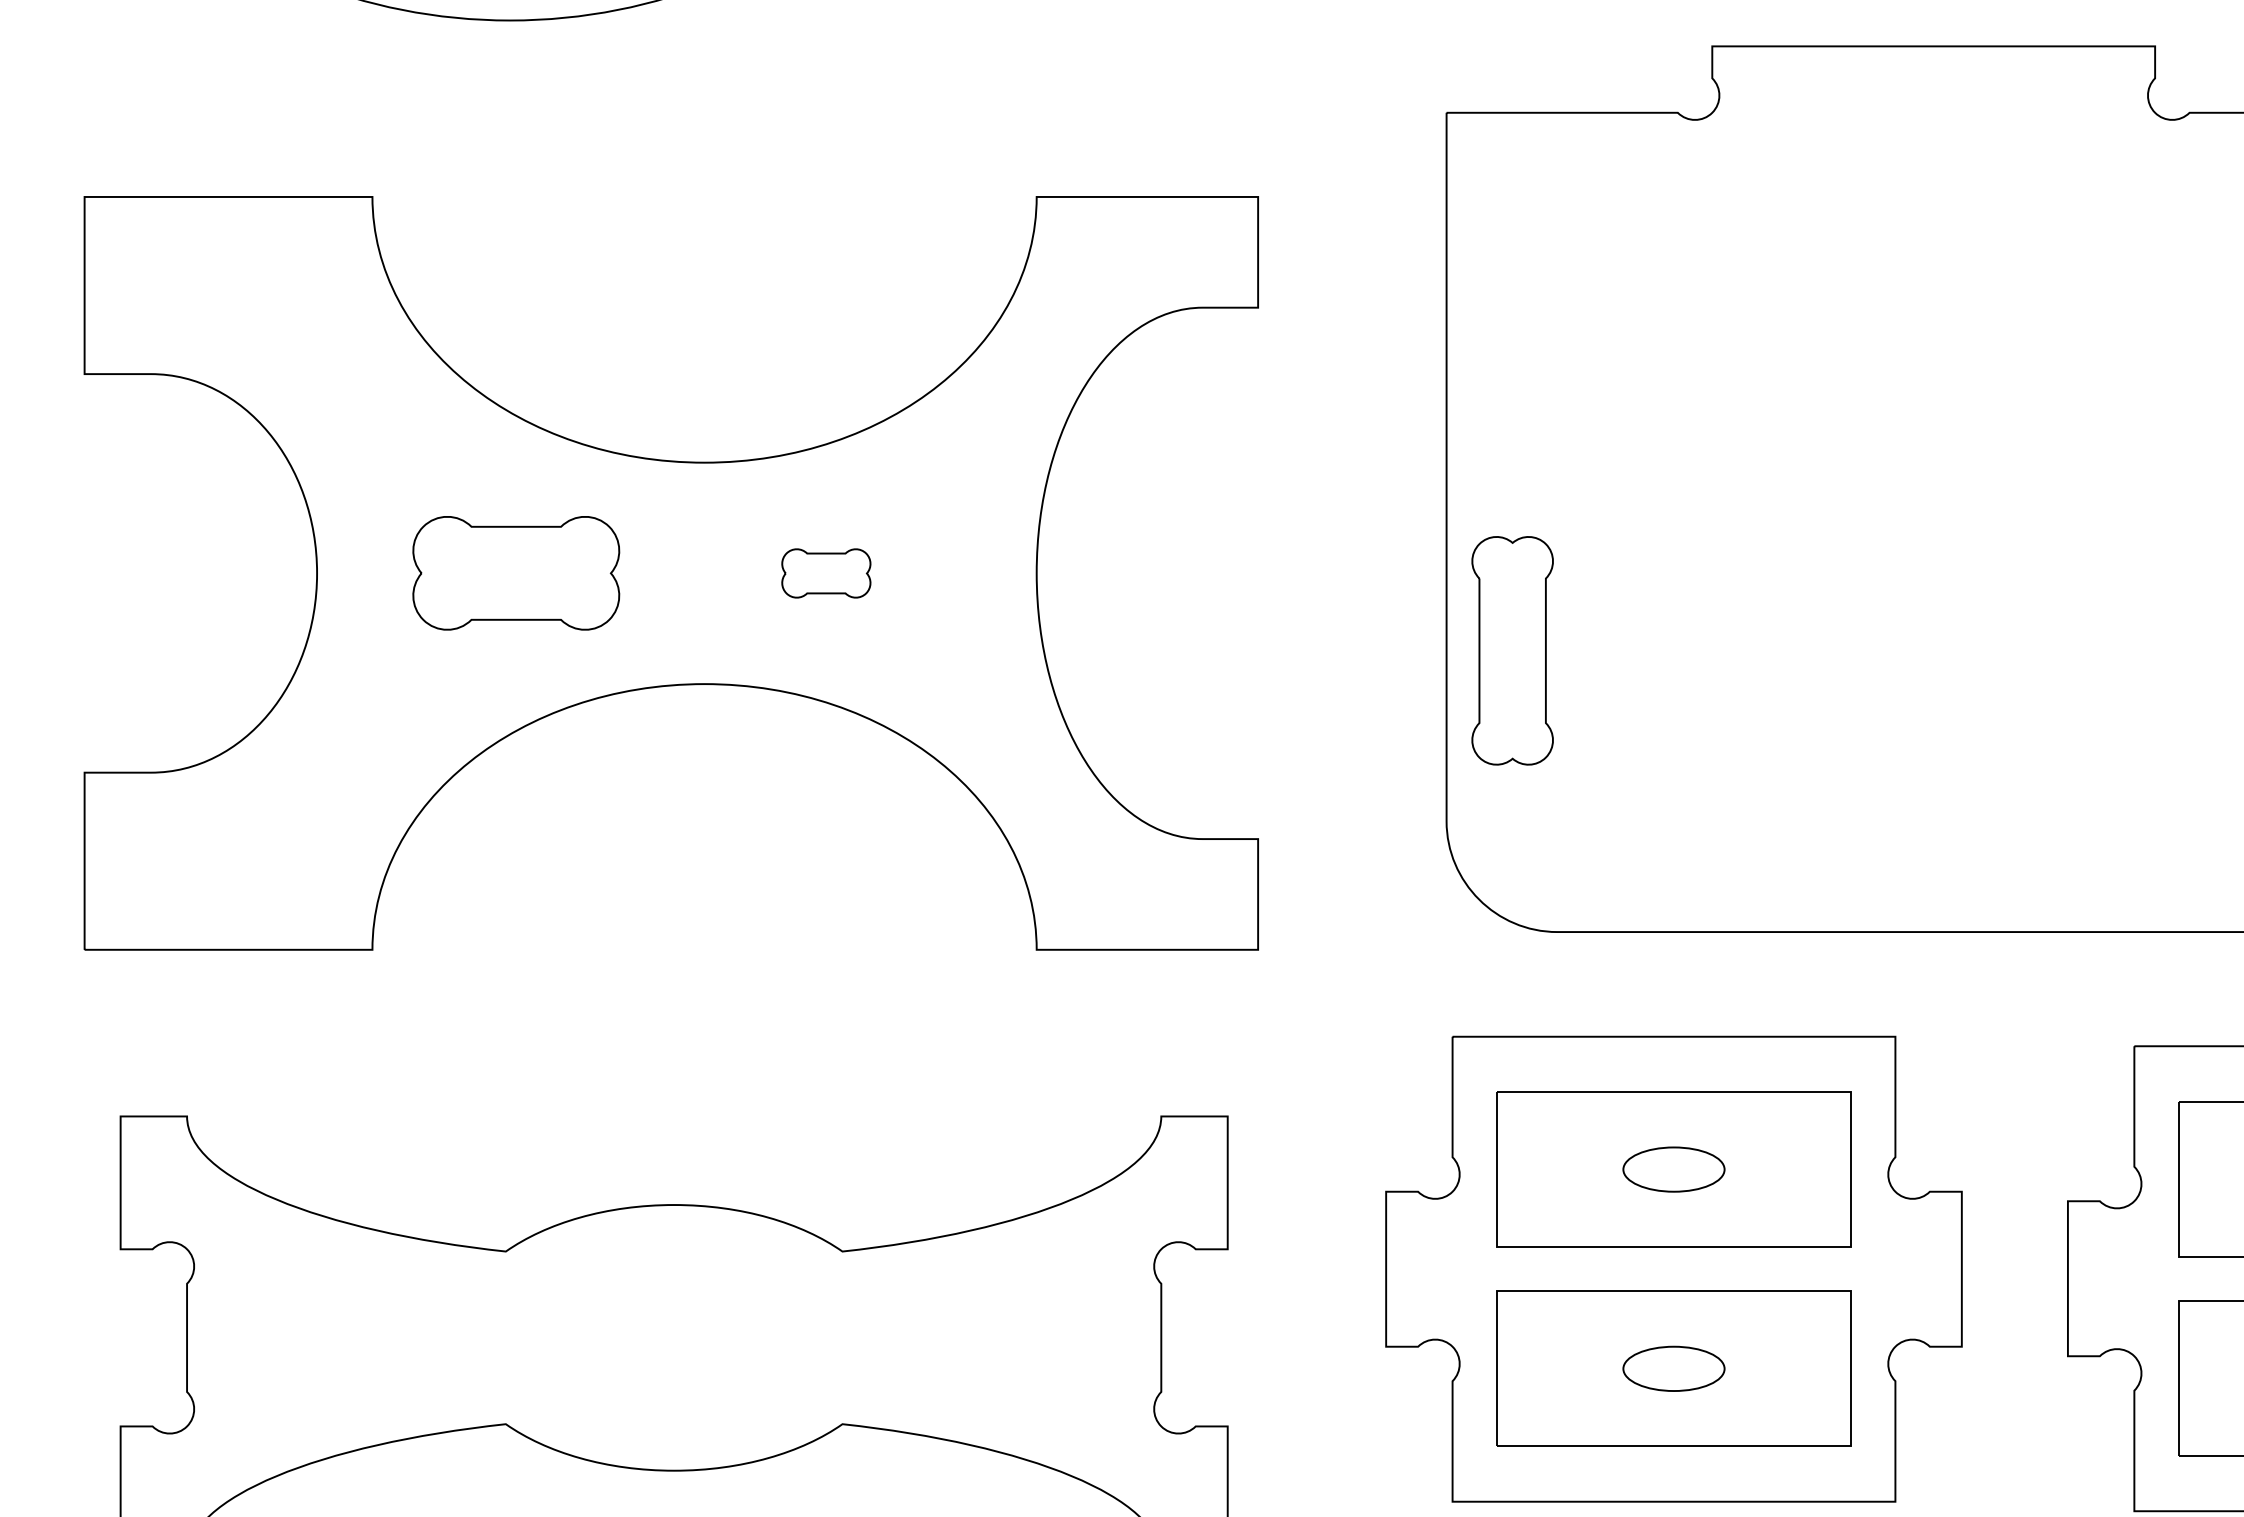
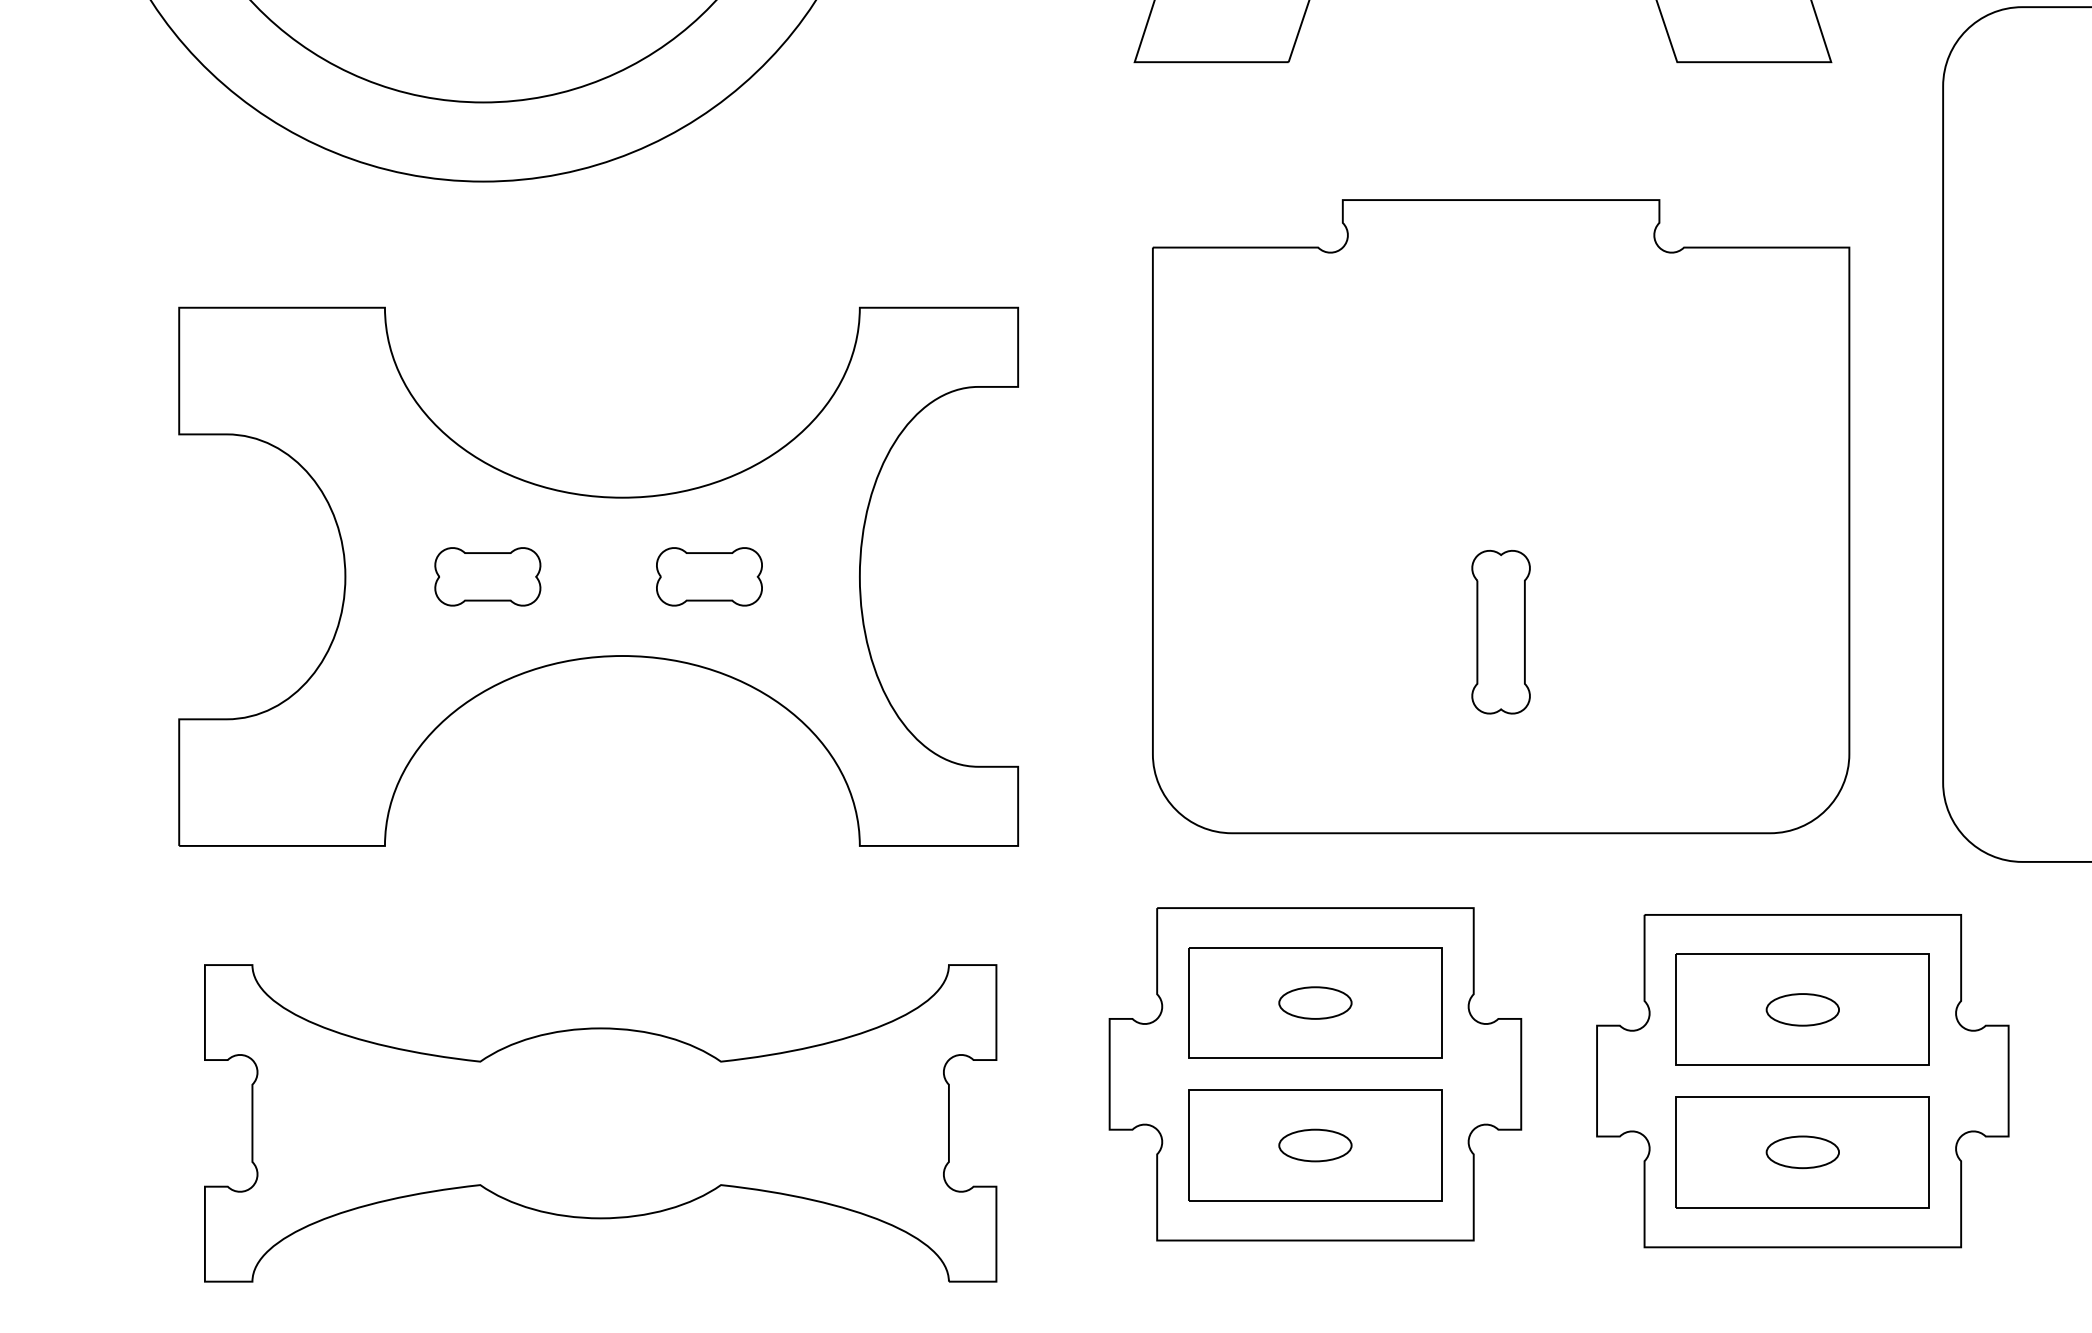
part: (515, 572) -> (487, 576), size x0.71
part: (826, 572) -> (709, 576), size x1.67
part: (1511, 649) -> (1500, 631), moved

